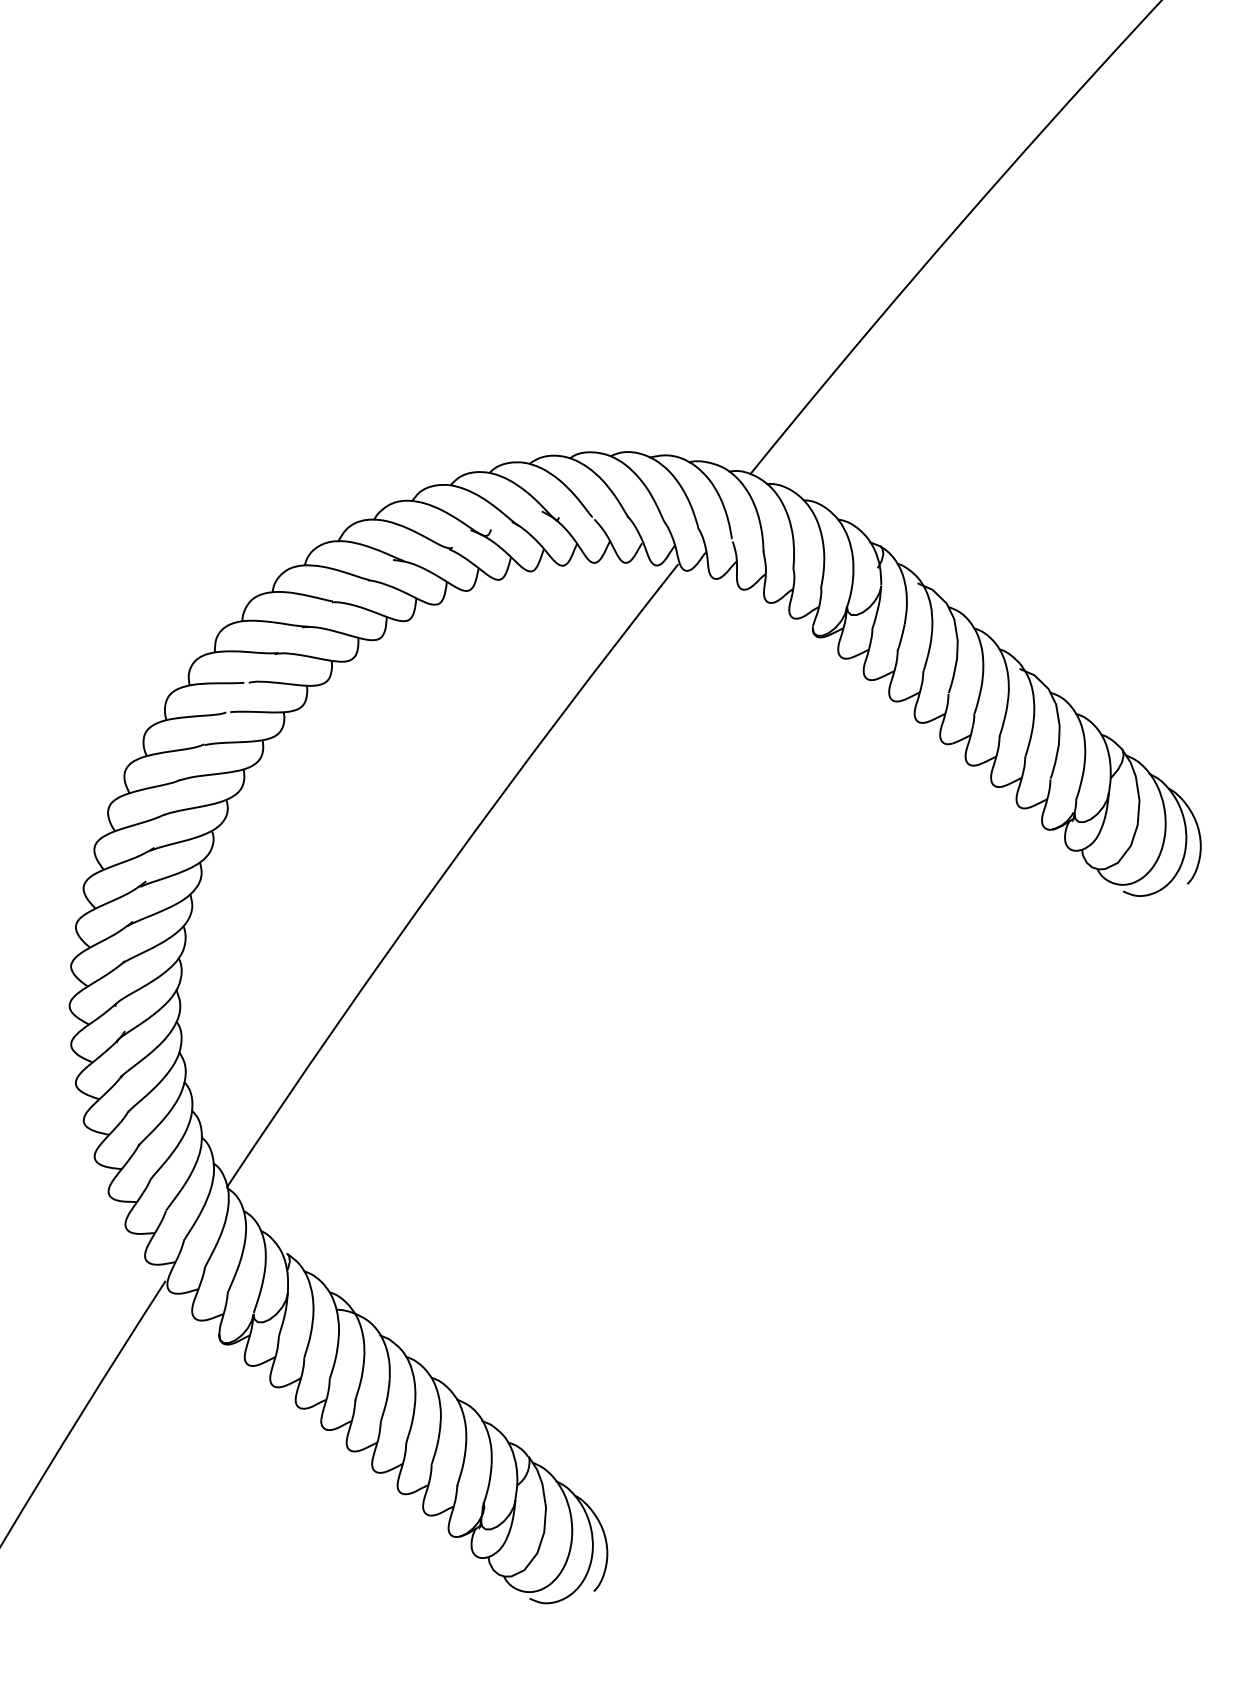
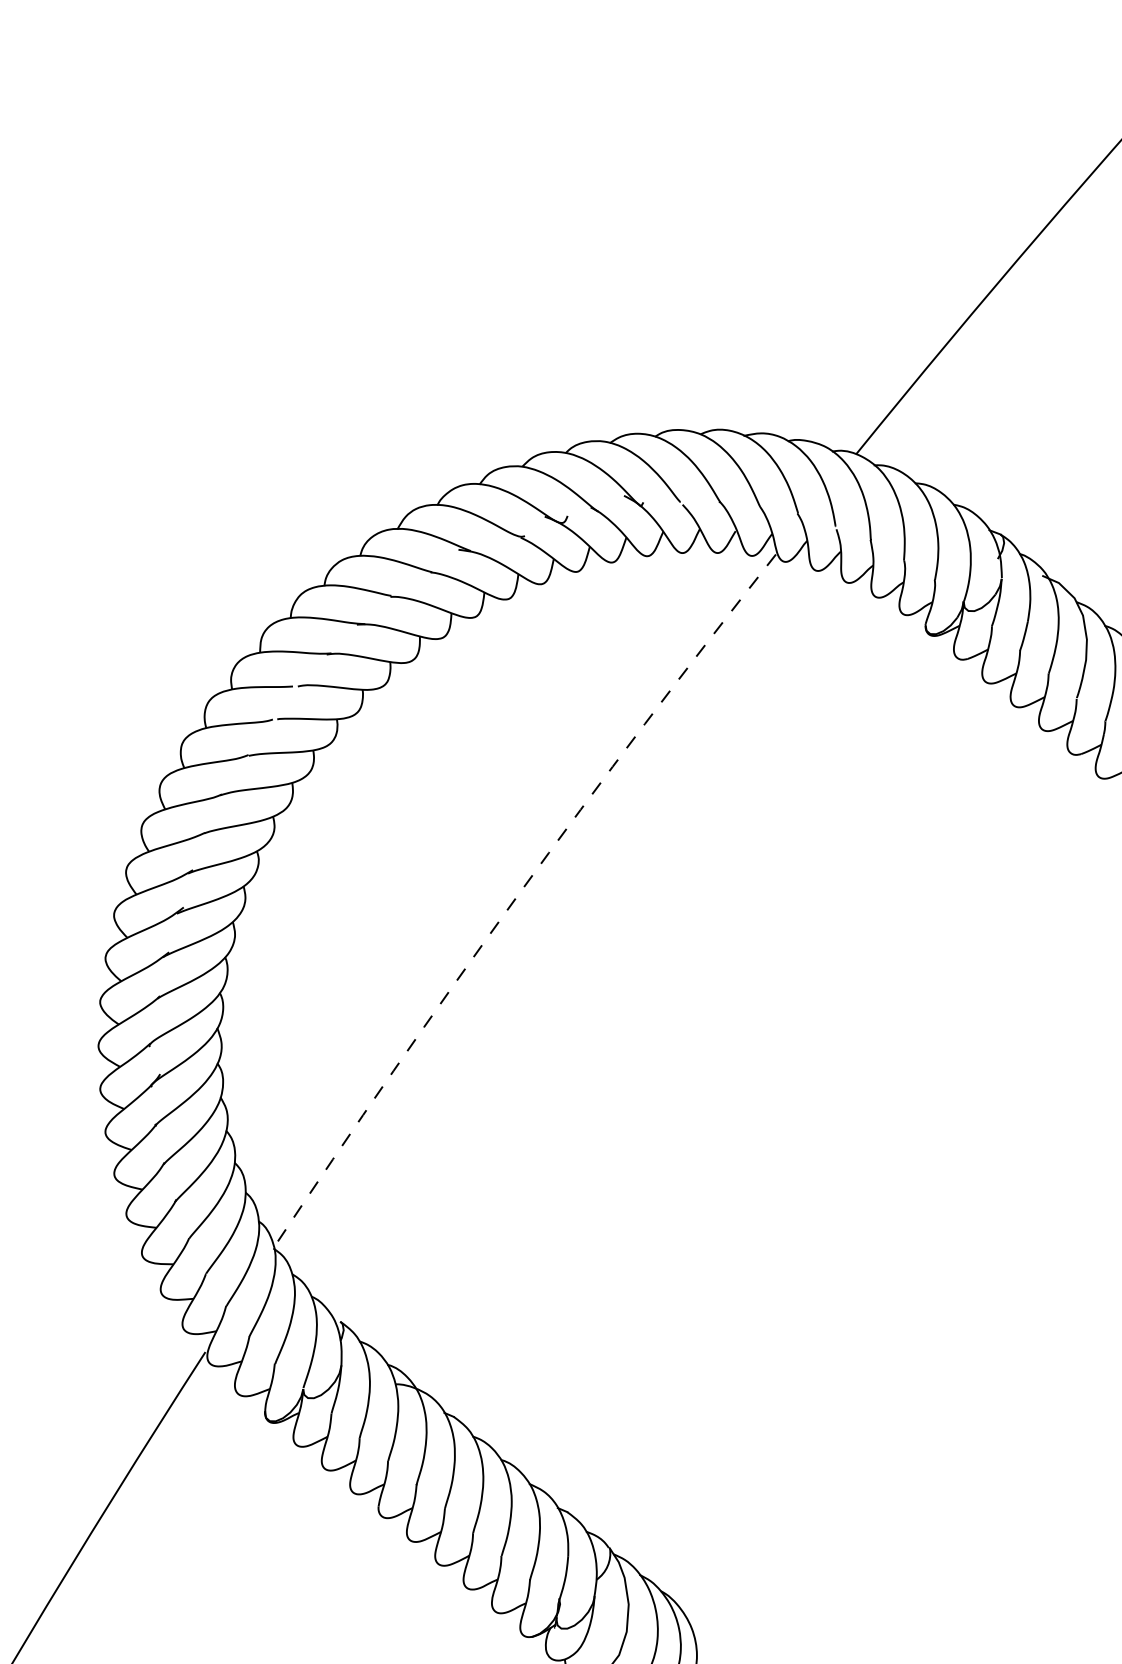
arc: (446, 871) -> (517, 896), solid -> dashed

